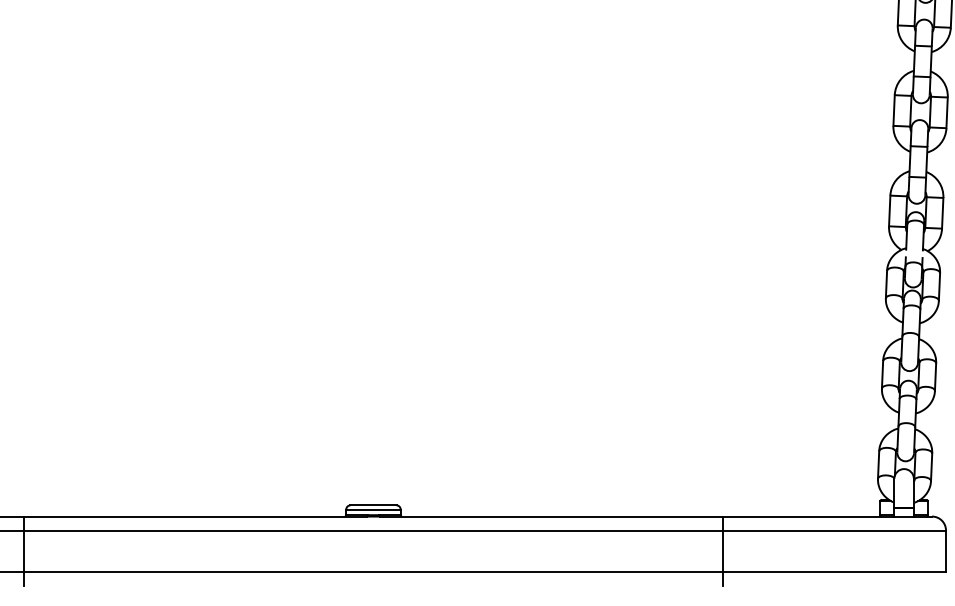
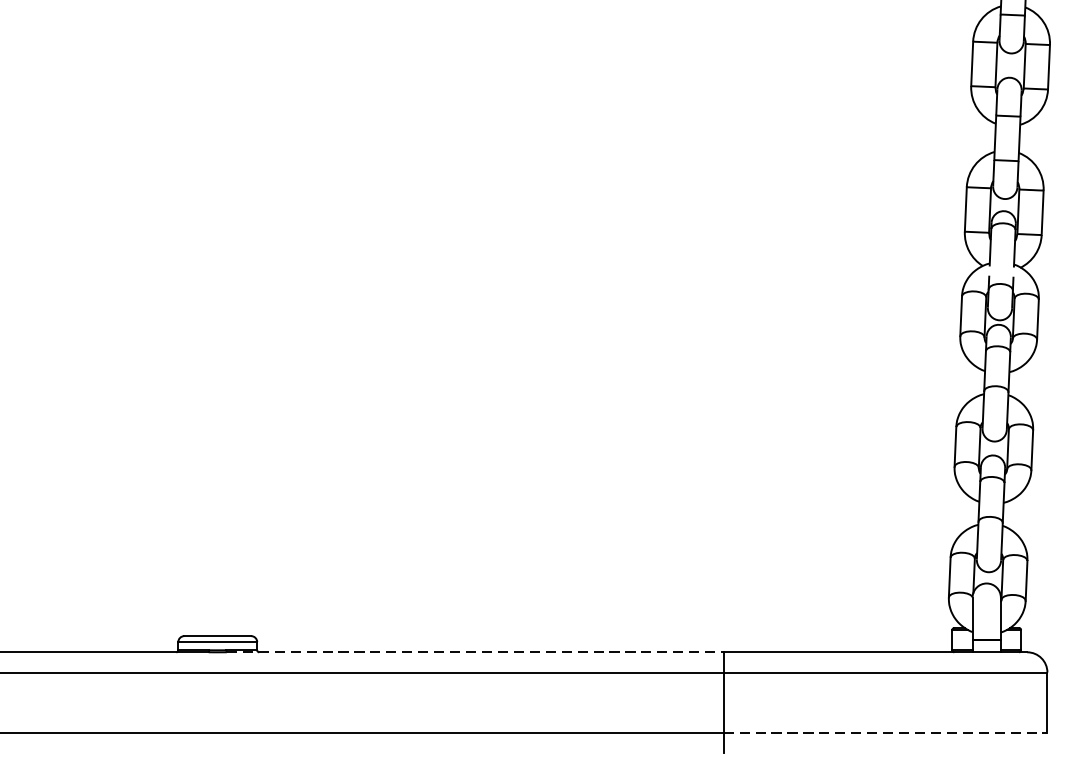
line: (551, 516) -> (475, 652), solid -> dashed
line: (834, 572) -> (885, 733), solid -> dashed

